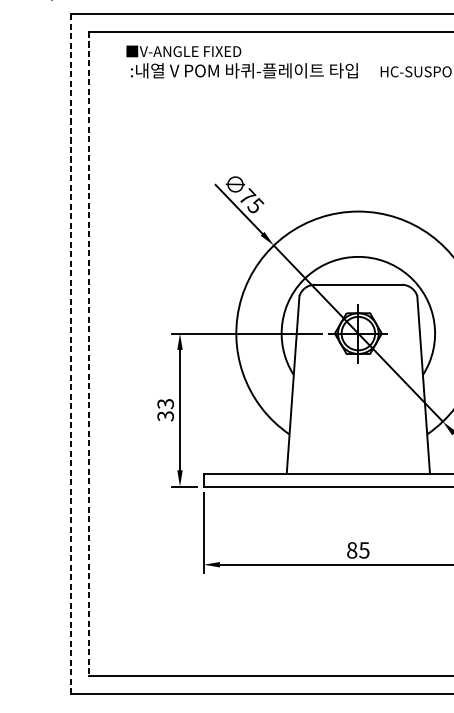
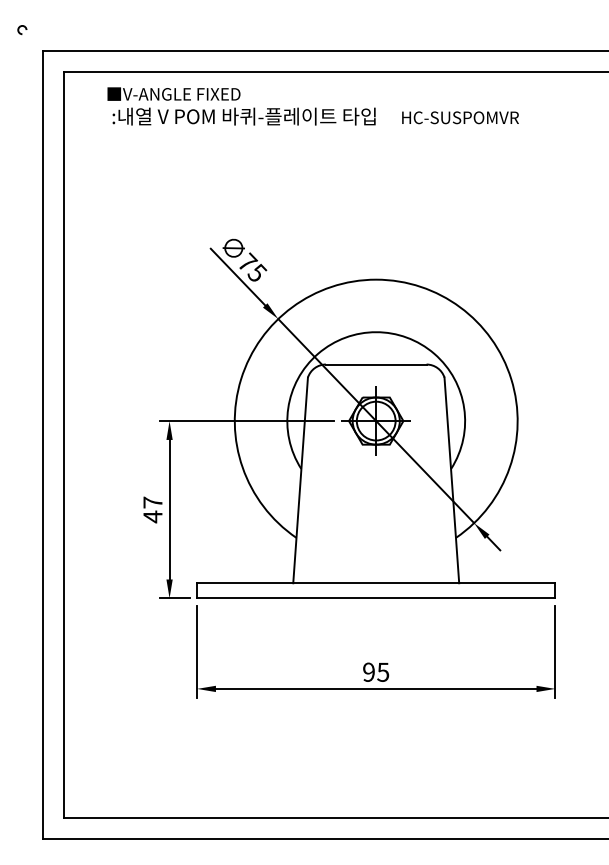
line: (71, 354) -> (43, 445), dashed -> solid
line: (88, 354) -> (63, 445), dashed -> solid
text: (165, 409) -> (152, 509), 33 -> 47
text: (351, 549) -> (368, 671), 85 -> 95

